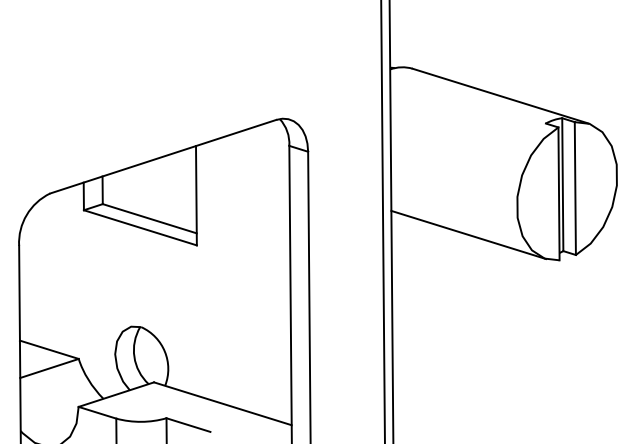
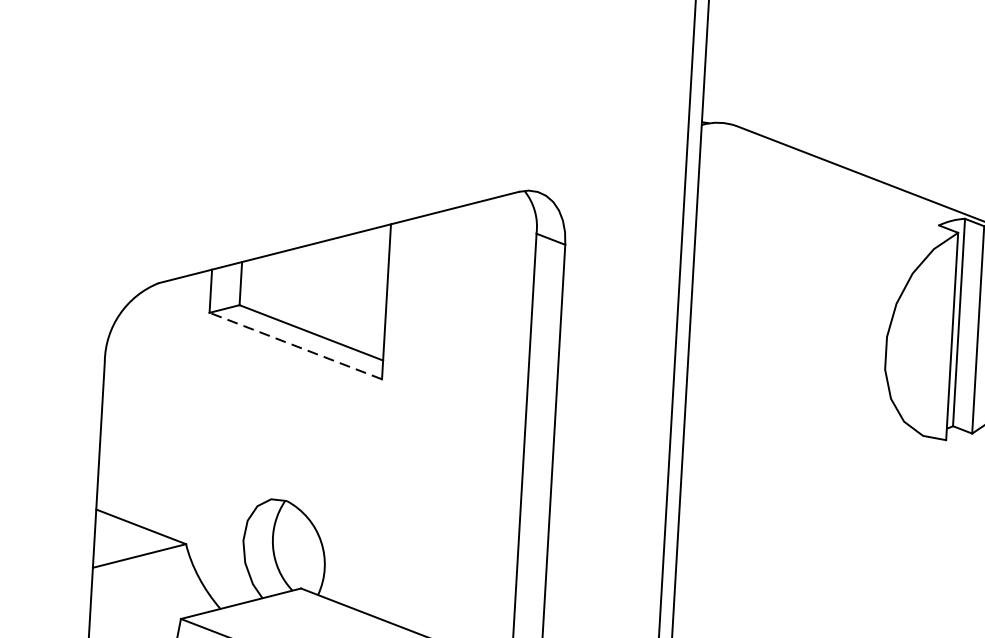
line: (139, 227) -> (294, 345), solid -> dashed
line: (468, 234) -> (806, 390), removed

